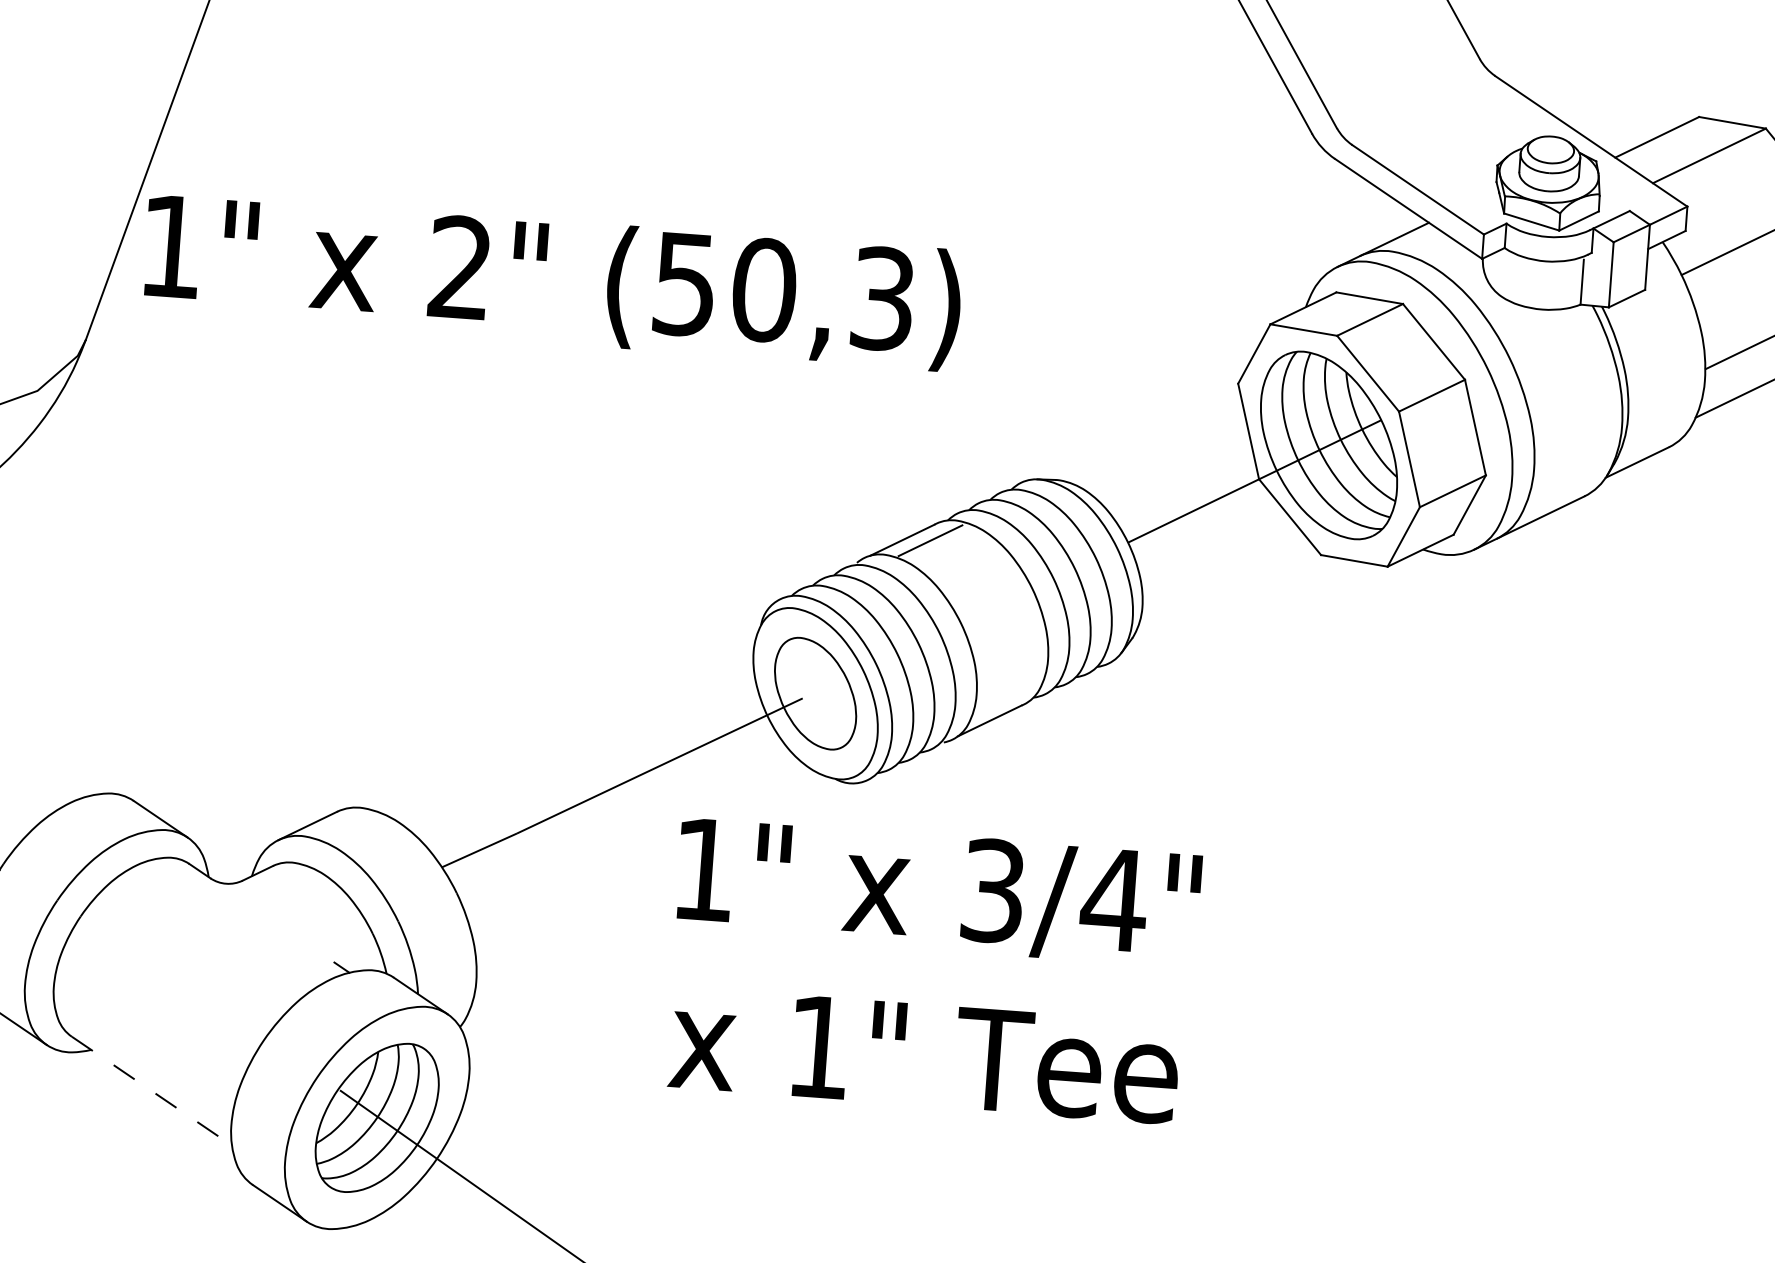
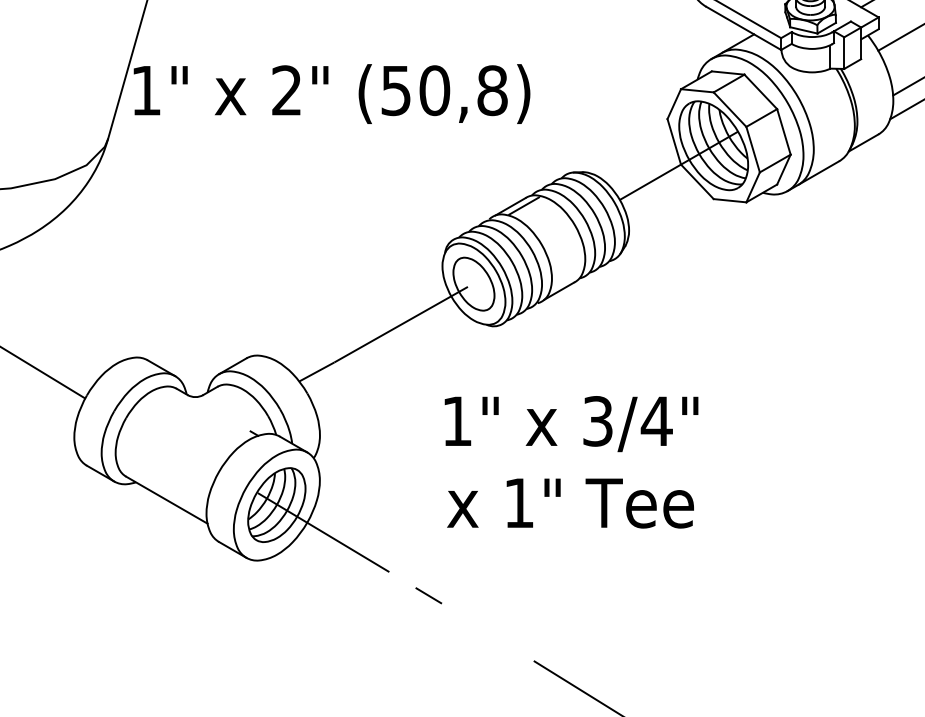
text: (882, 298) -> (492, 90), (50,3) -> (50,8)
text: (932, 971) -> (571, 462), moved
line: (151, 1091) -> (166, 500), dashed -> solid

